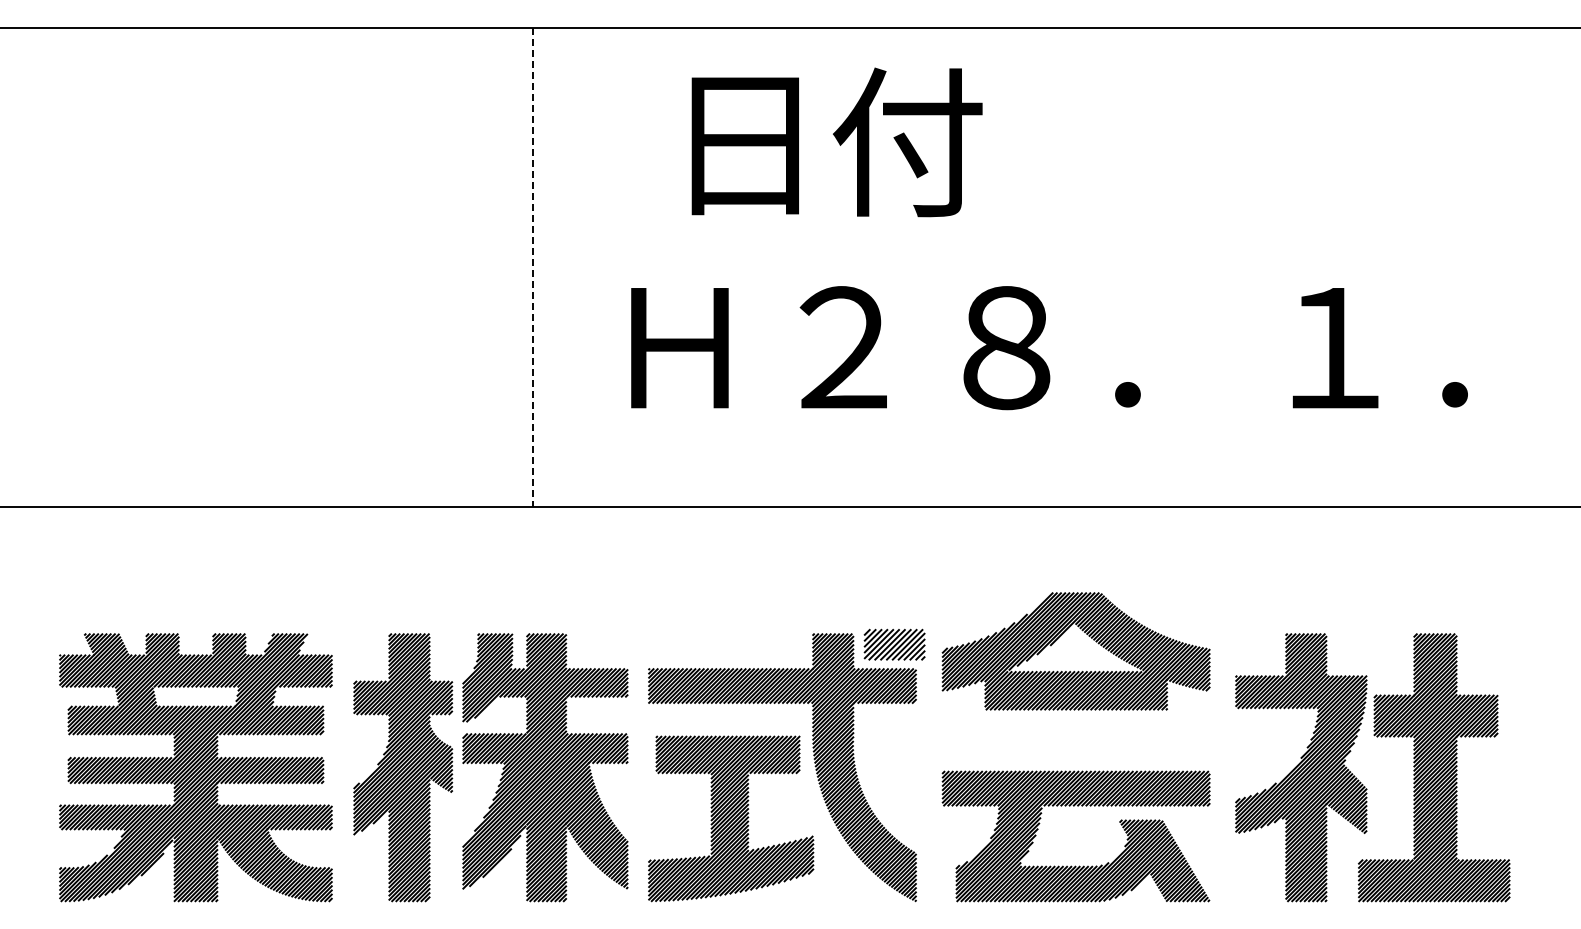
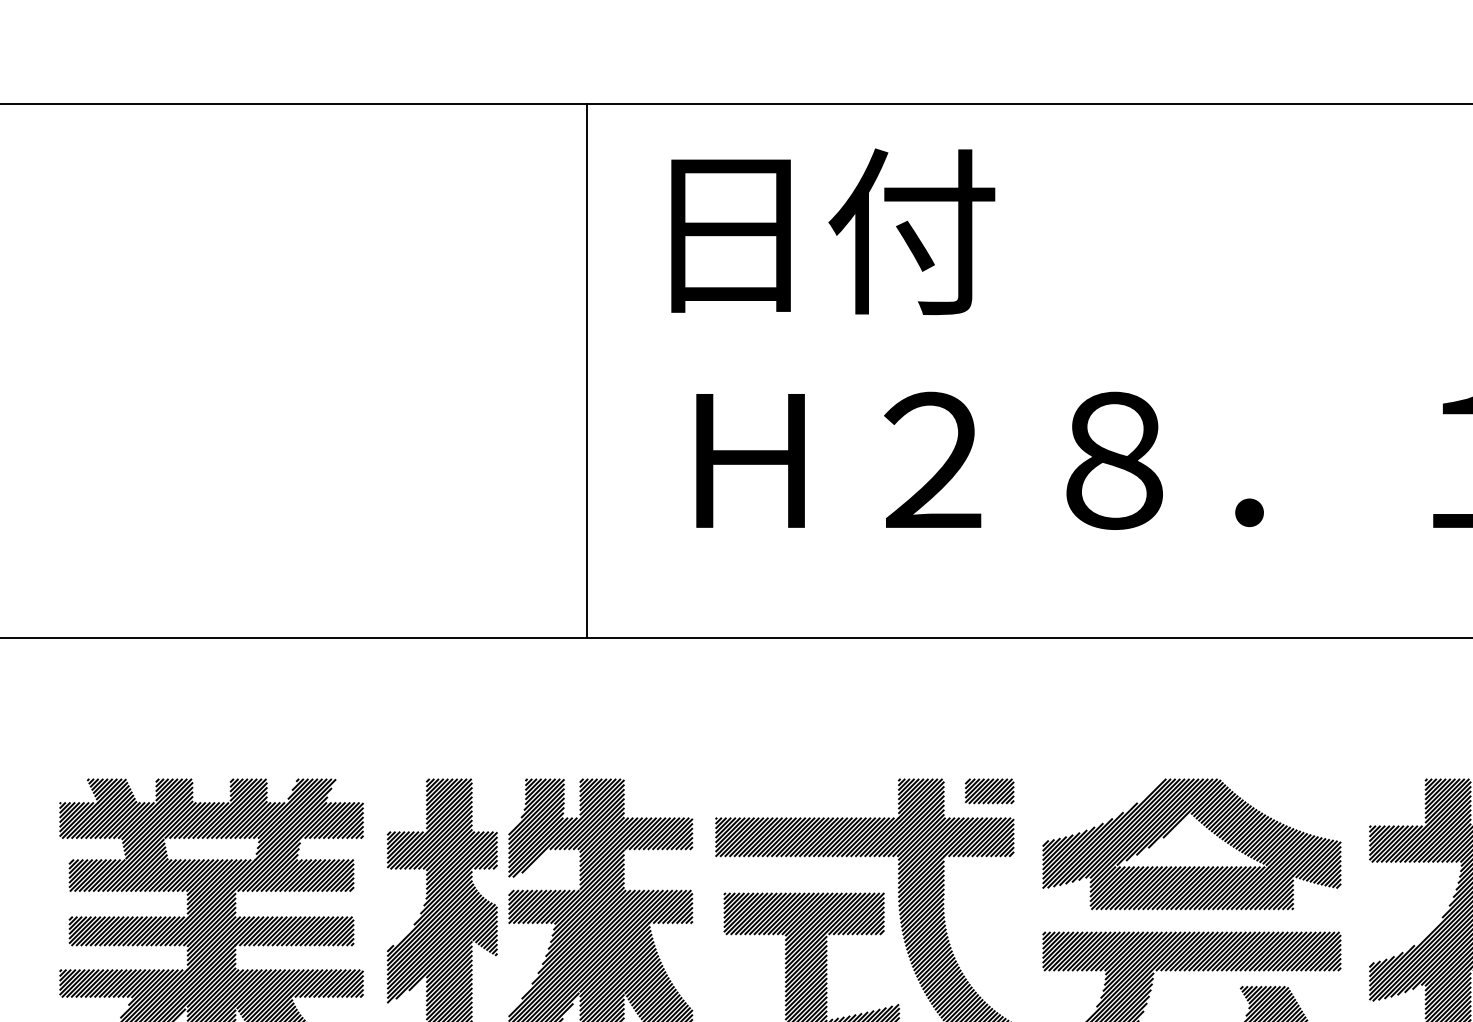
text: (836, 142) -> (832, 231), moved
line: (533, 267) -> (587, 371), dashed -> solid
part: (894, 644) -> (989, 790), size x0.71
part: (1075, 651) -> (1191, 844), moved

